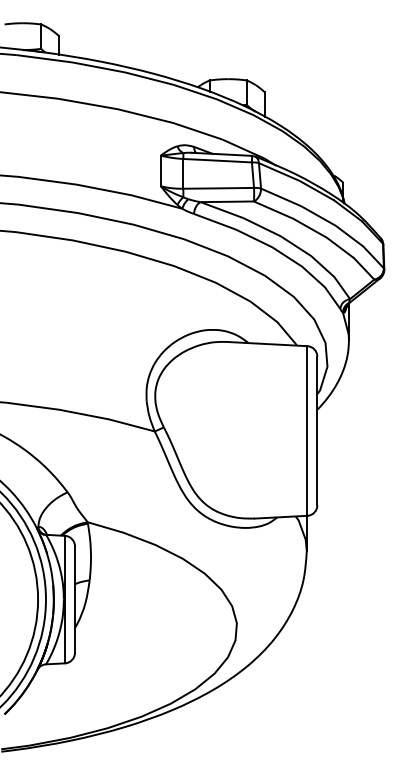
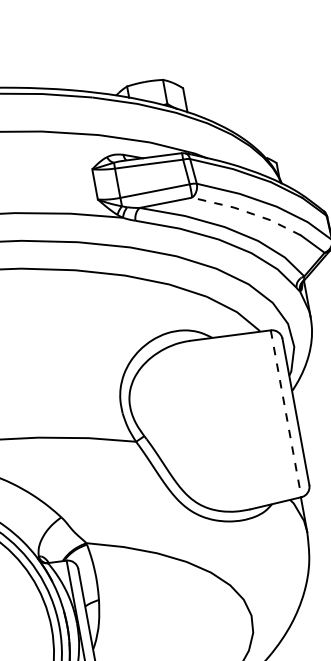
line: (305, 225) -> (247, 211), solid -> dashed
line: (307, 431) -> (286, 414), solid -> dashed

